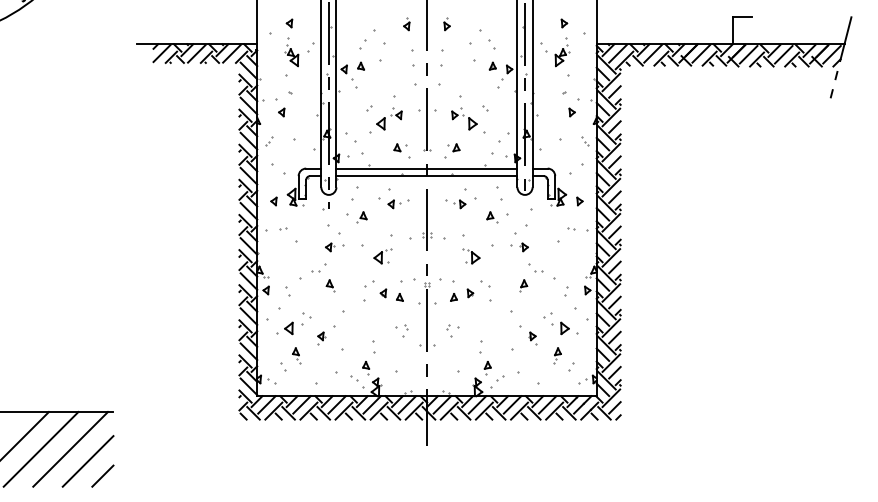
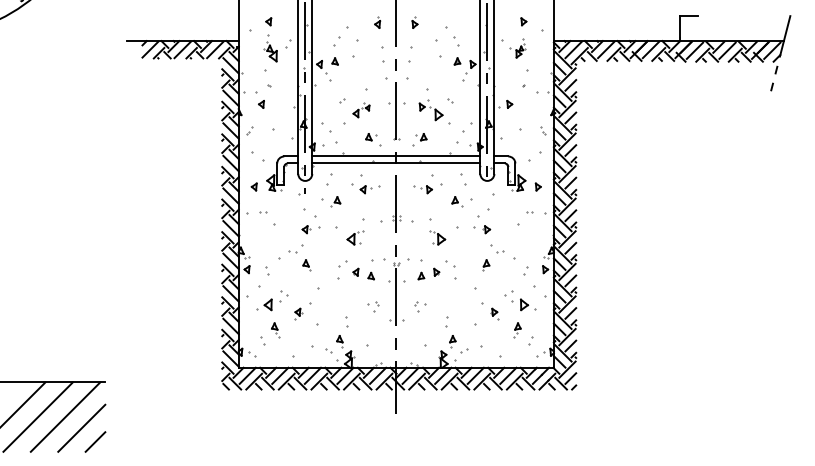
part: (557, 52) -> (517, 48), size x0.7
part: (571, 112) -> (509, 104), moved
part: (389, 118) -> (361, 110), size x0.7

